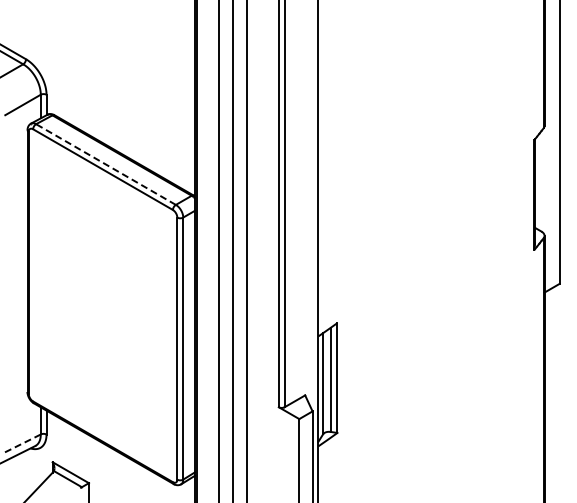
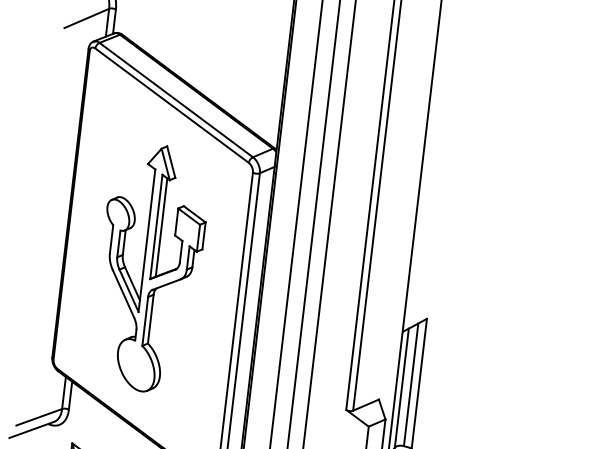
line: (106, 164) -> (176, 100), dashed -> solid
part: (100, 307) -> (150, 267), added
line: (22, 443) -> (39, 417), dashed -> solid

